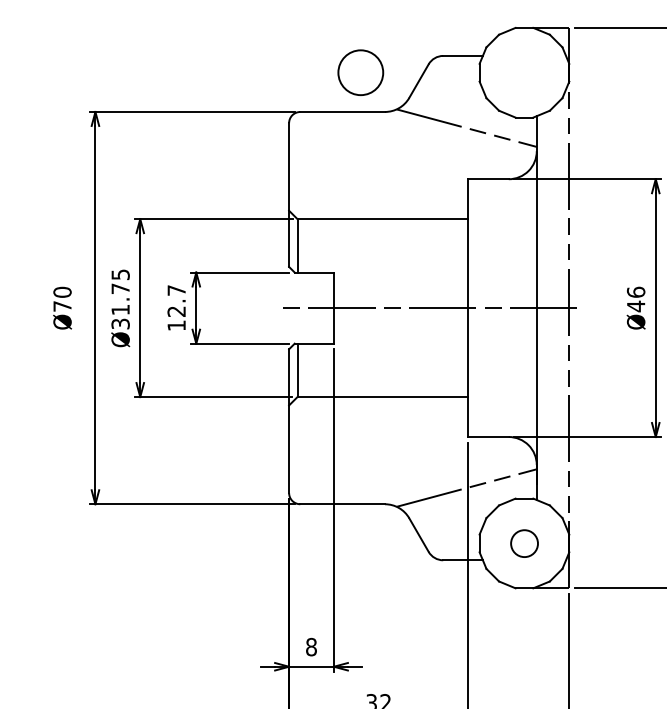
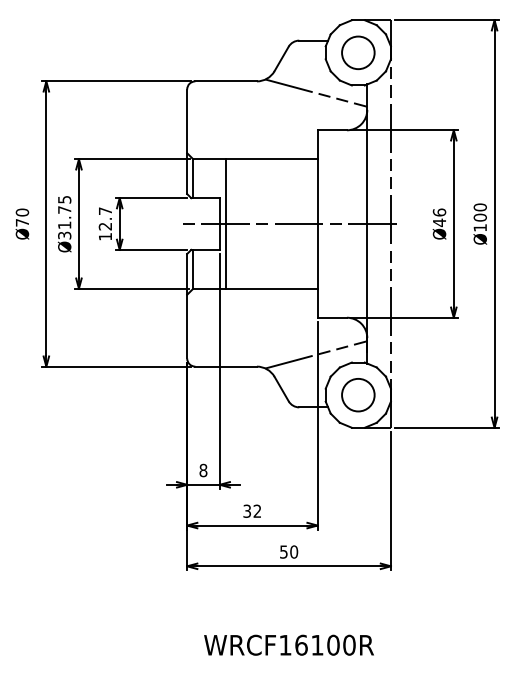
circle: (361, 72) -> (358, 52), moved
line: (341, 307) -> (225, 223), added
circle: (524, 543) -> (358, 395), size x1.67

